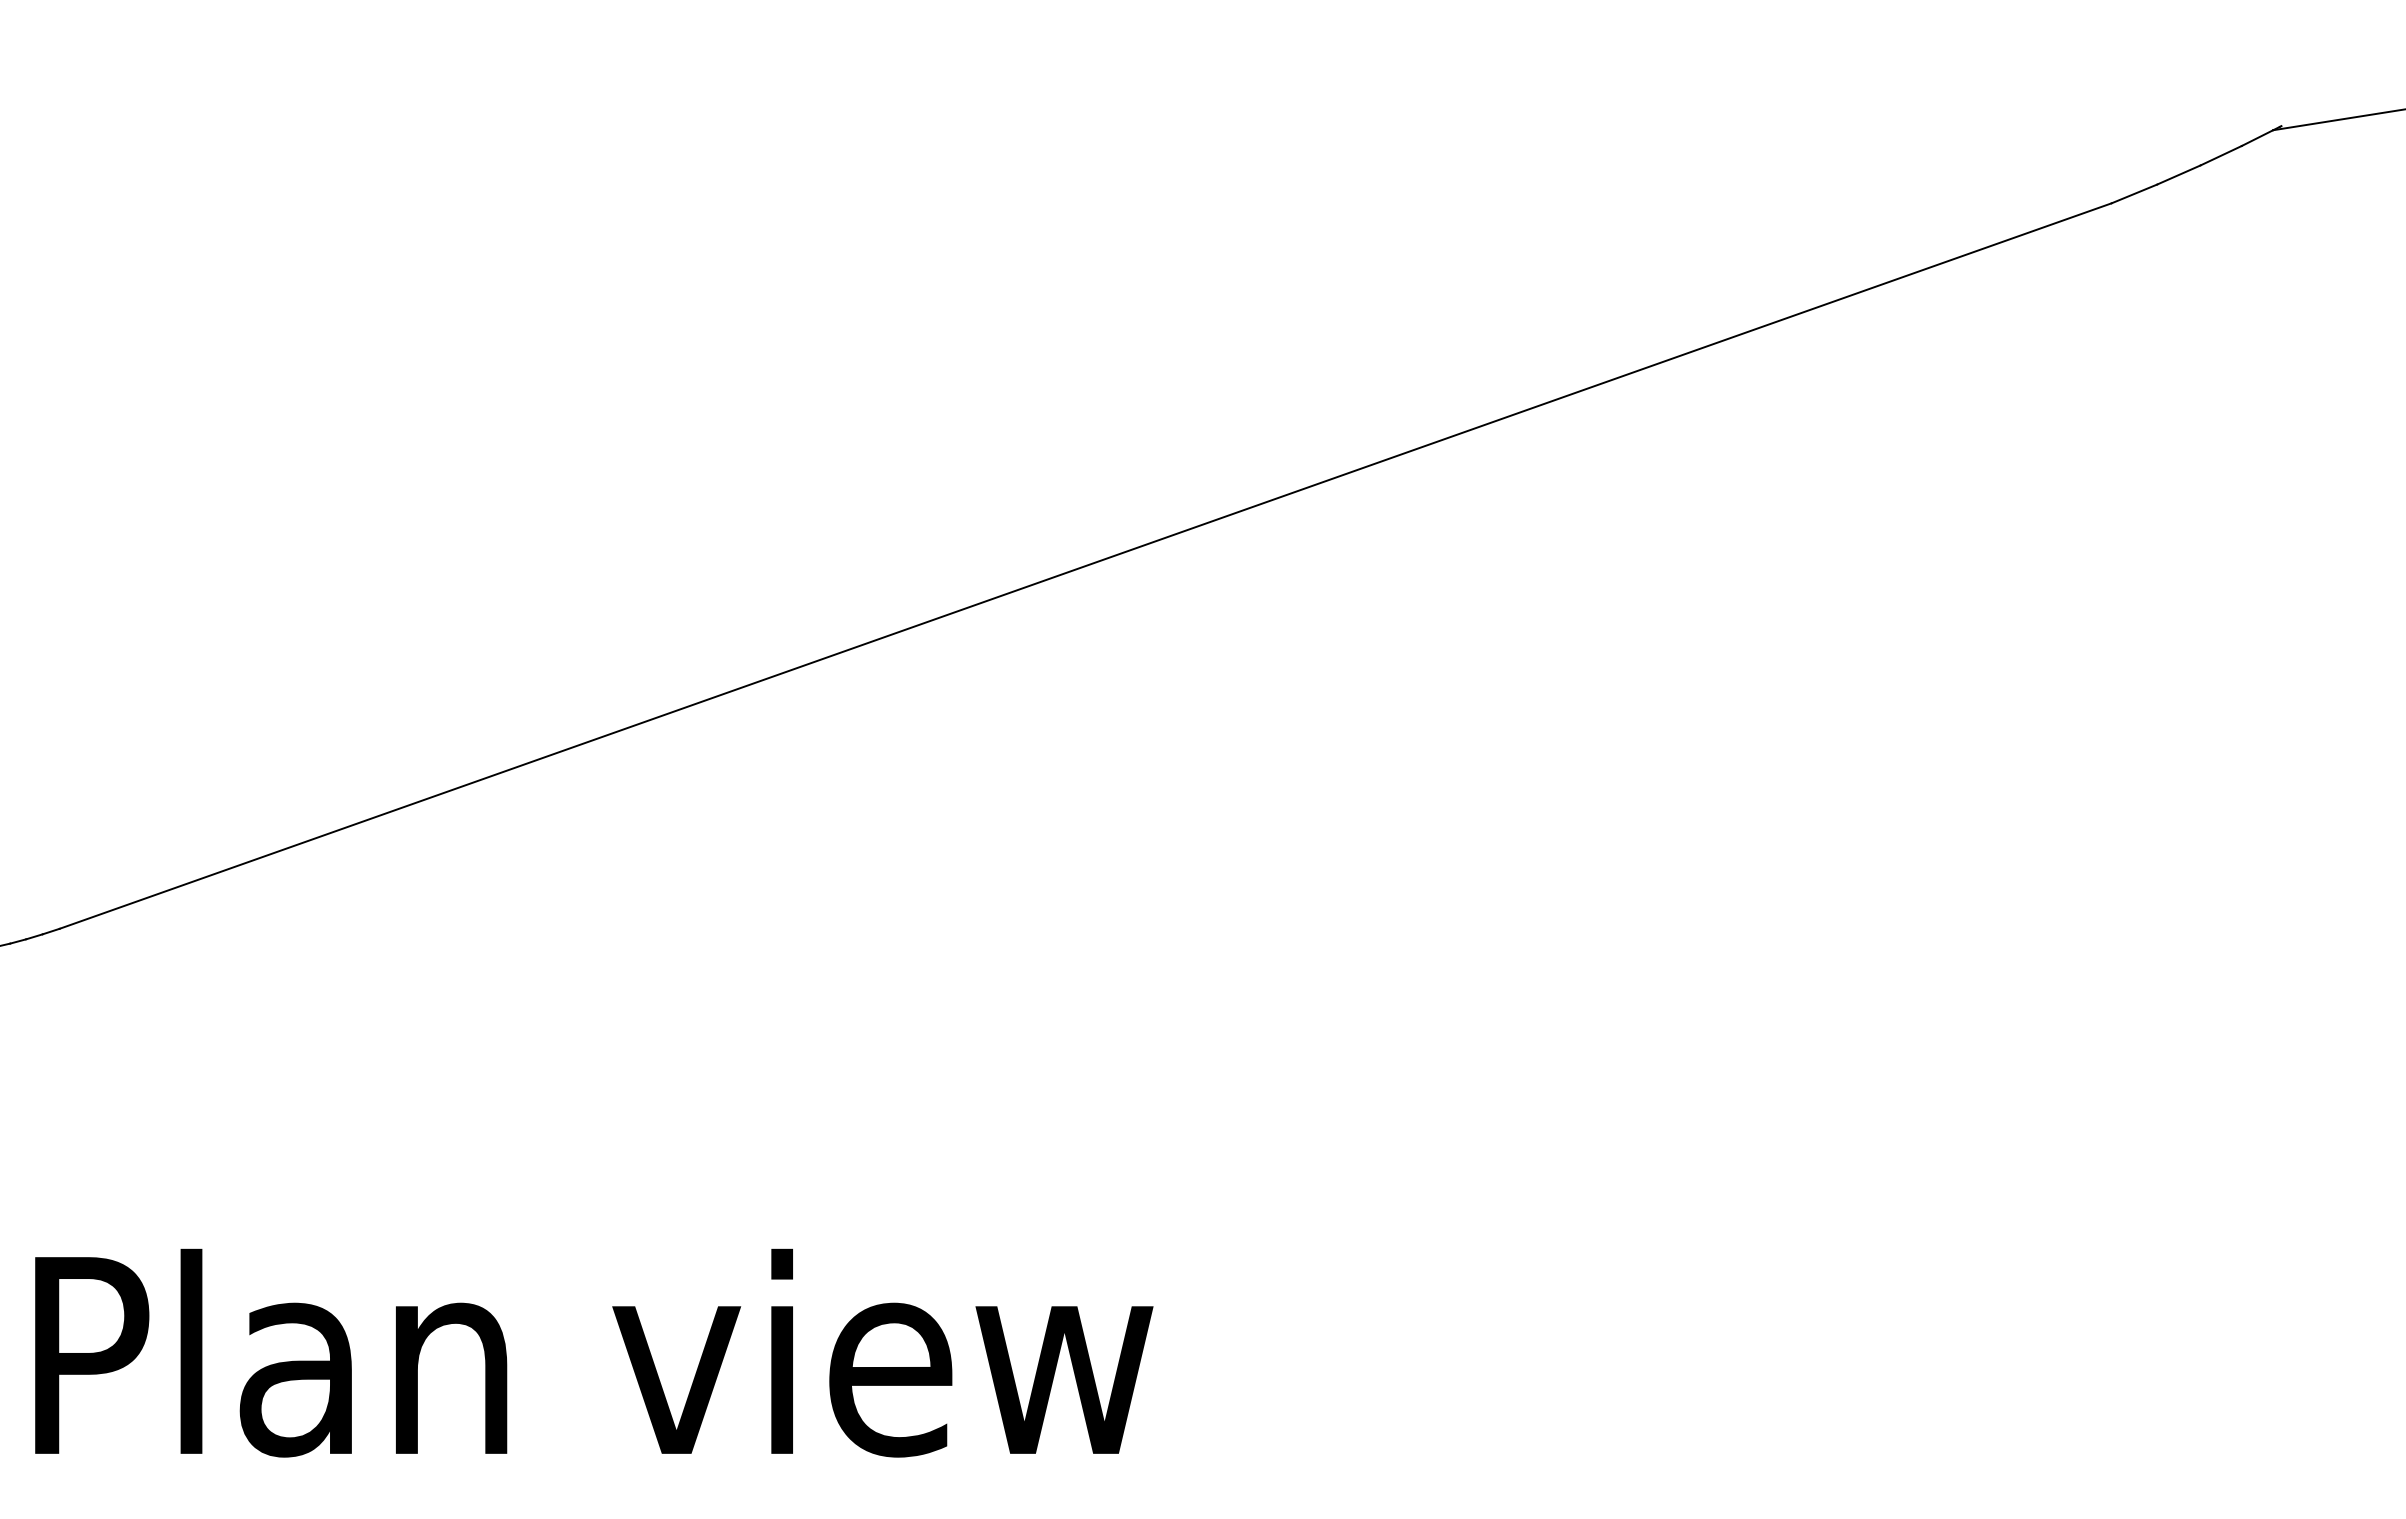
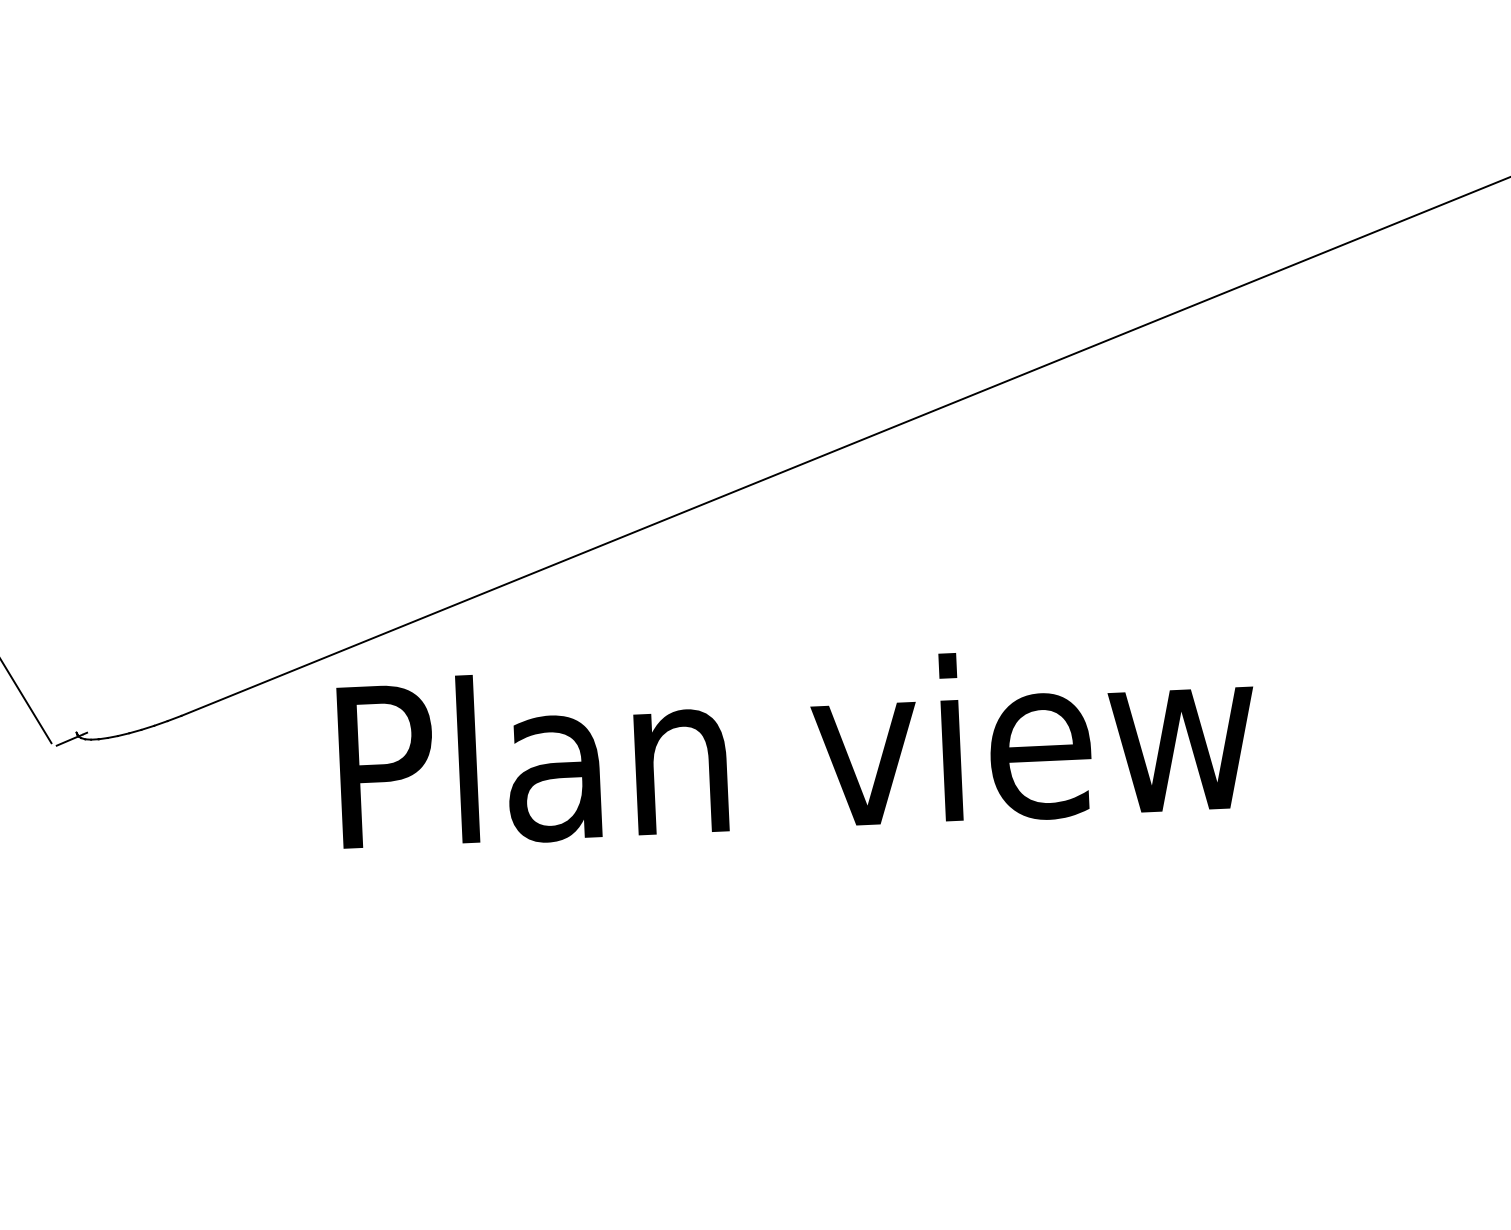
text: (594, 1352) -> (797, 745), moved

